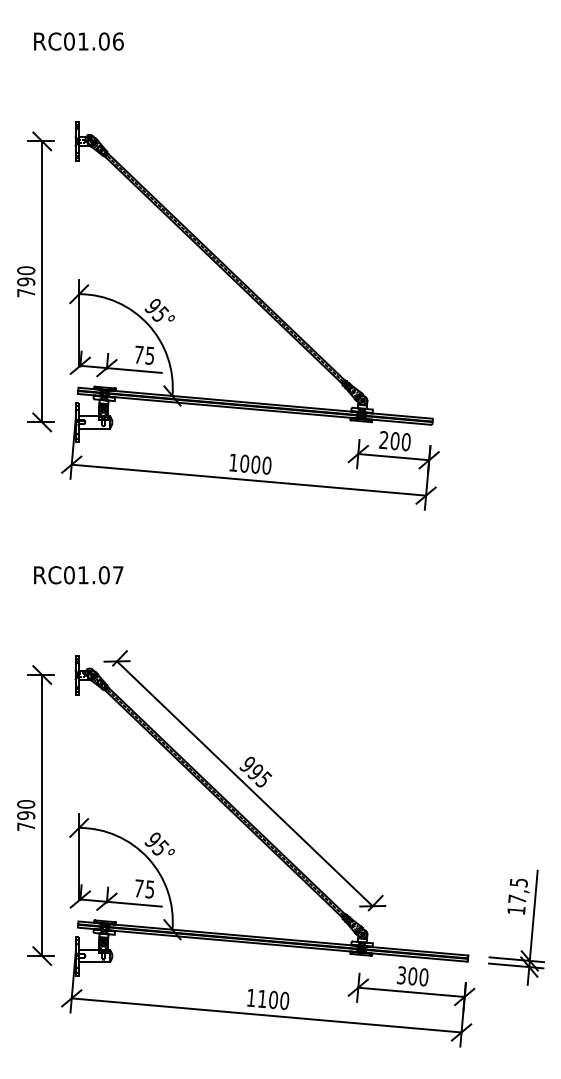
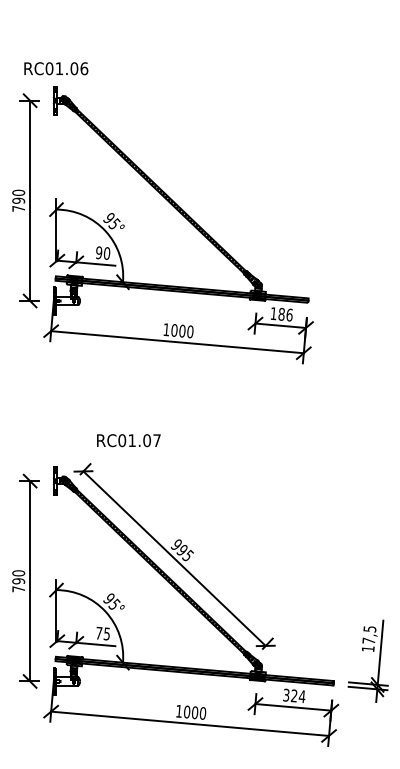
text: (78, 41) -> (55, 68), moved
text: (144, 354) -> (103, 252), 75 -> 90
text: (394, 440) -> (281, 313), 200 -> 186
text: (78, 575) -> (128, 440), moved
text: (417, 976) -> (297, 696), 300 -> 324
text: (262, 998) -> (187, 711), 1100 -> 1000

